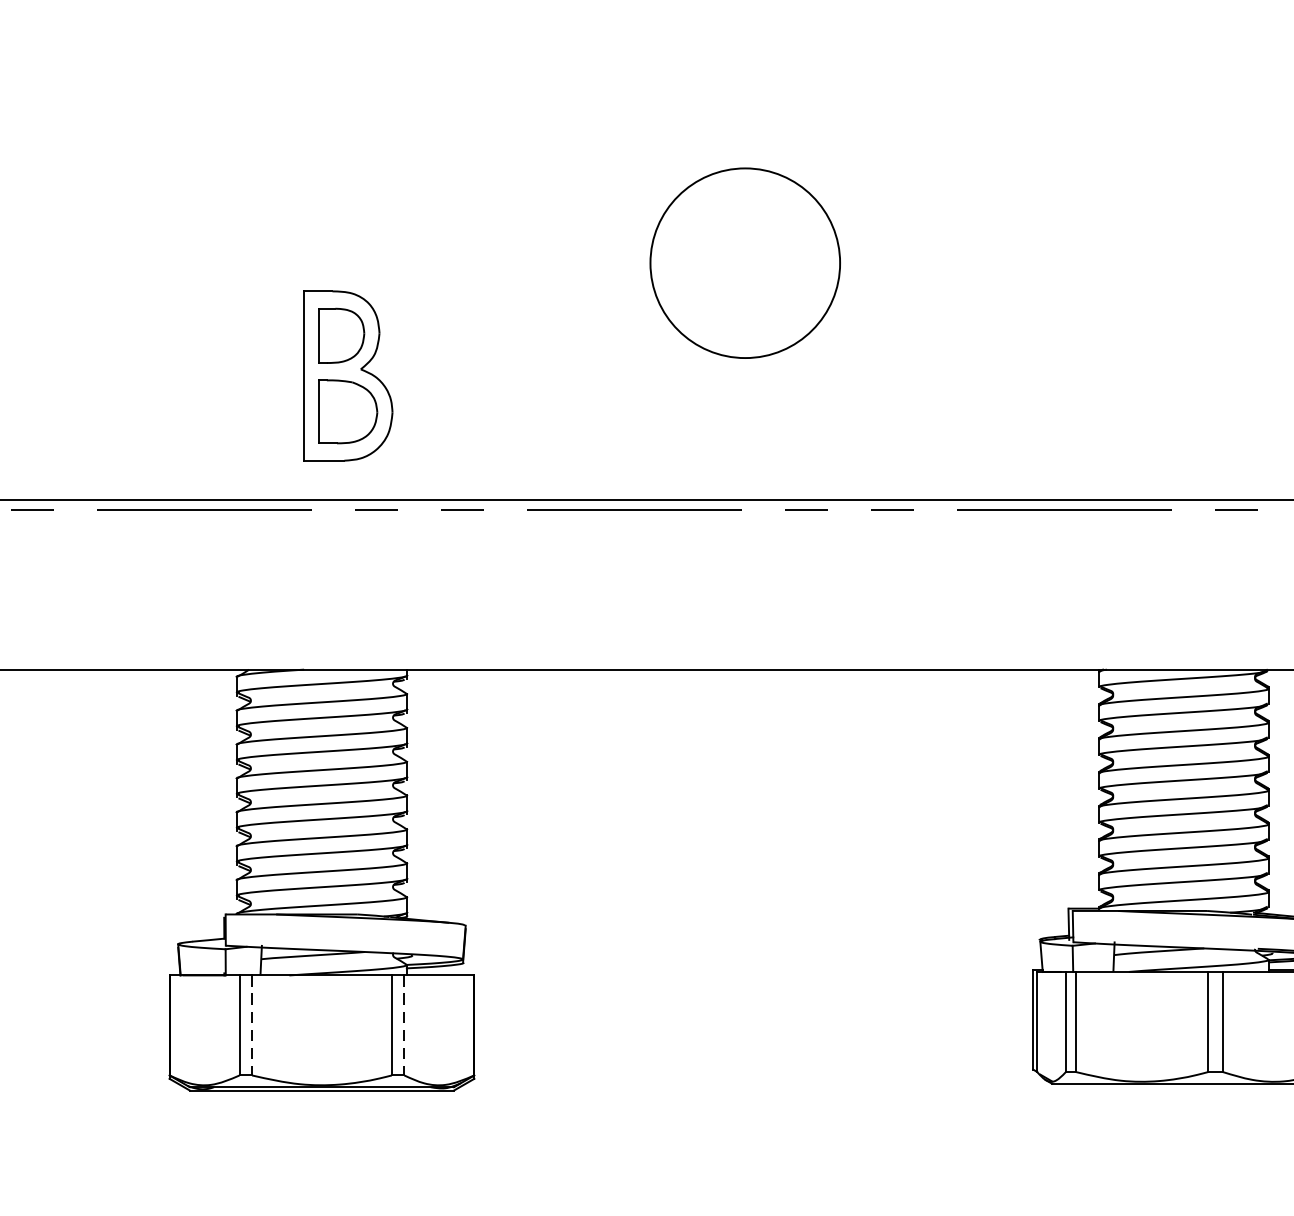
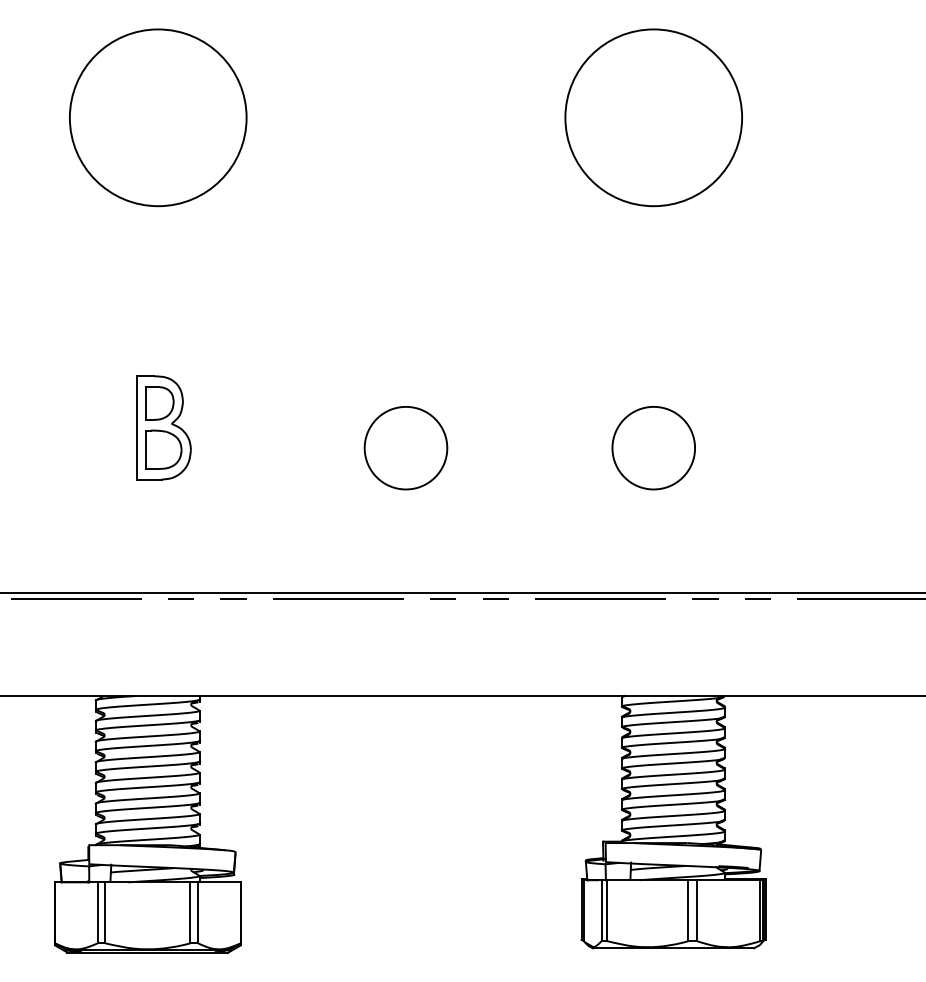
circle: (744, 262) -> (405, 447), size x0.71
circle: (1151, 263) -> (653, 448), added
part: (347, 375) -> (163, 427), moved
line: (252, 1026) -> (105, 913), dashed -> solid
line: (404, 1026) -> (198, 913), dashed -> solid

